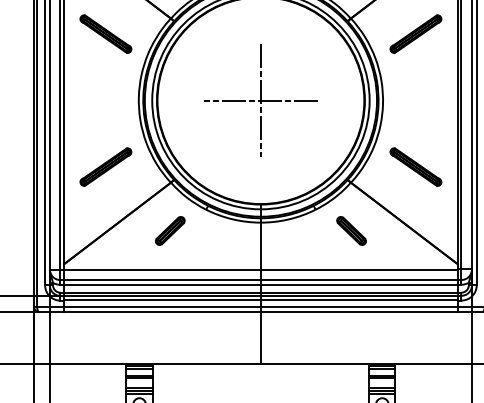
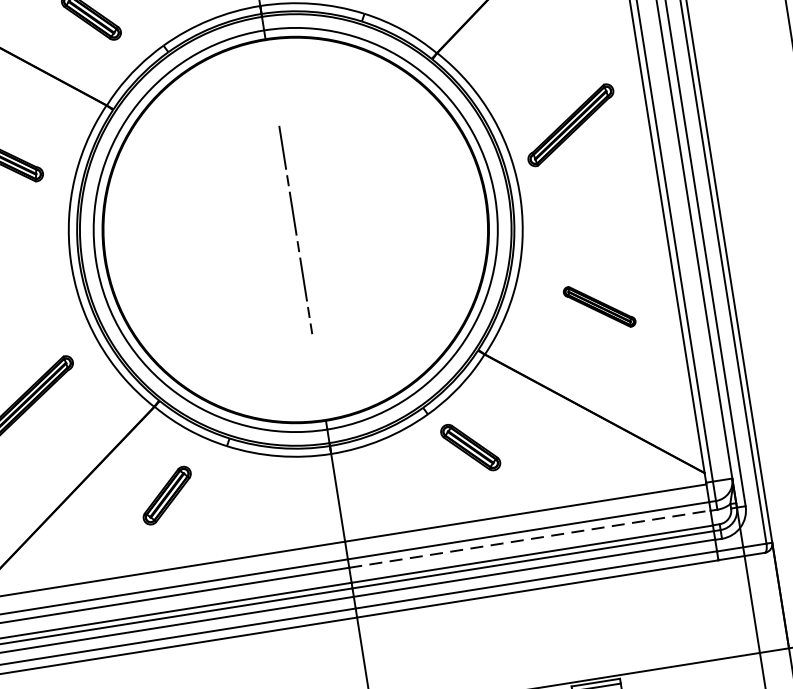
part: (415, 33) -> (569, 124), moved
line: (260, 100) -> (294, 229), removed
part: (415, 166) -> (598, 305), size x0.7
part: (351, 230) -> (470, 446), moved
line: (359, 284) -> (530, 538), solid -> dashed

